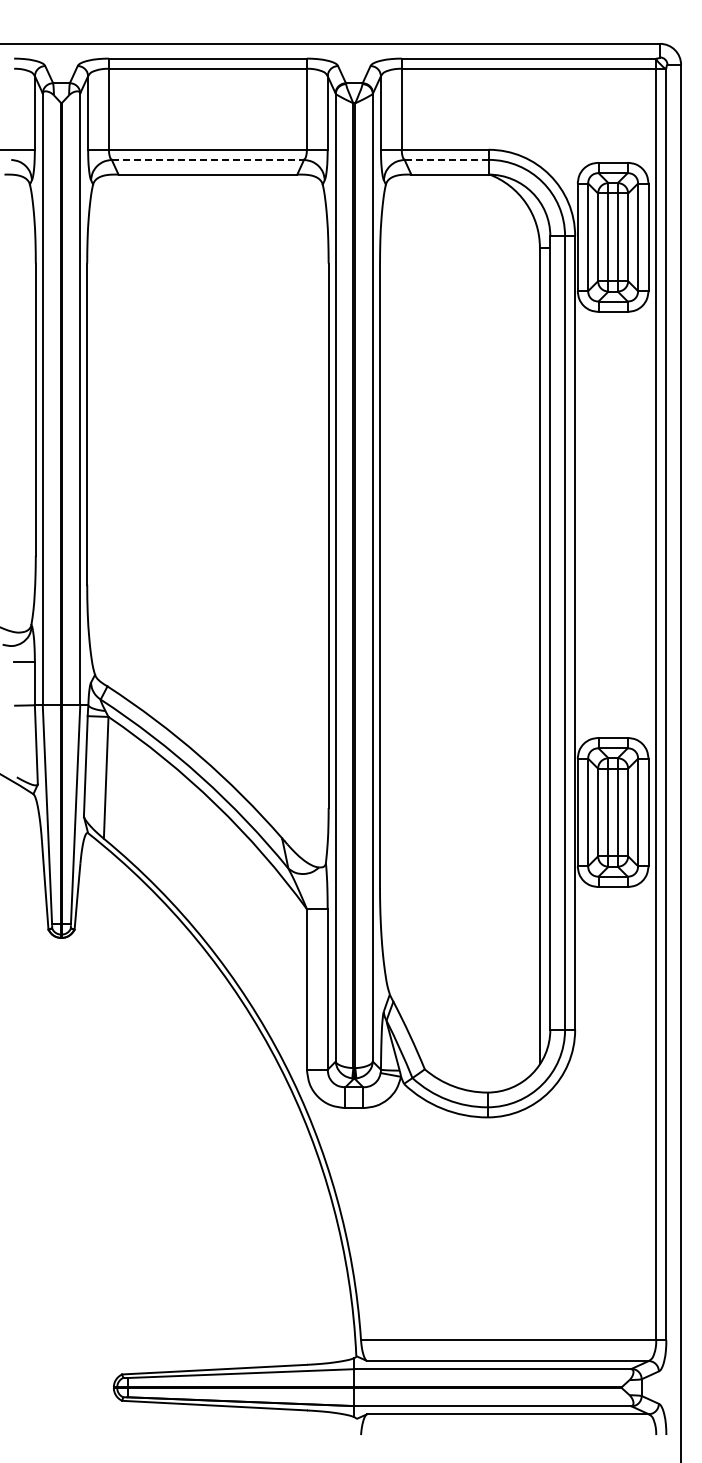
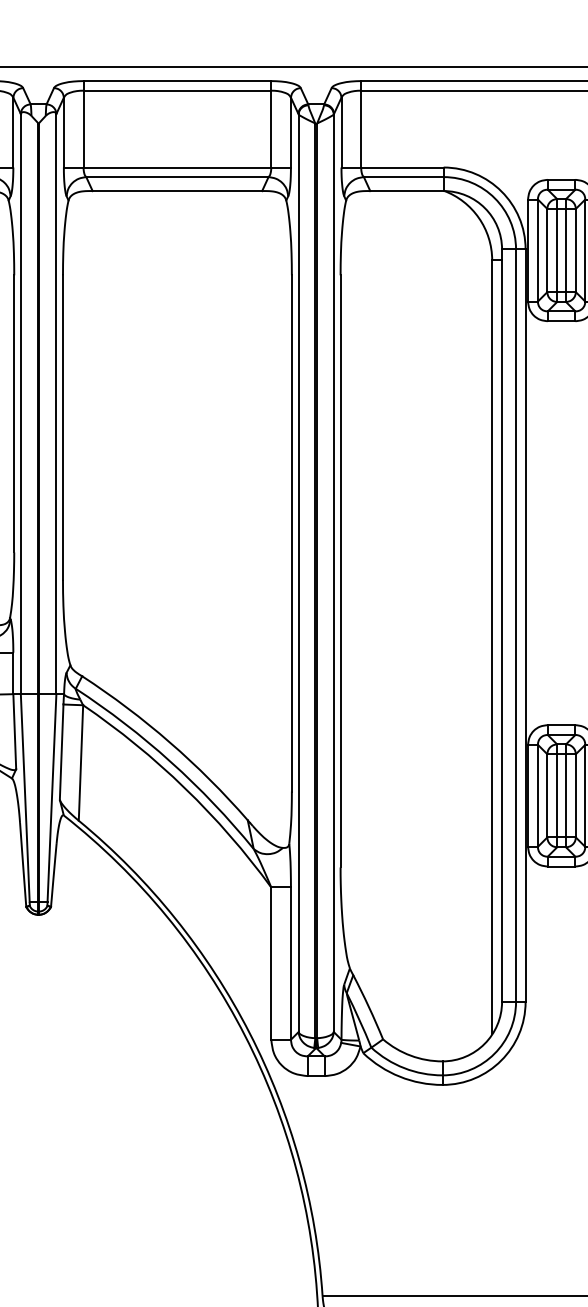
line: (208, 159) -> (177, 176), dashed -> solid
line: (447, 159) -> (404, 176), dashed -> solid

